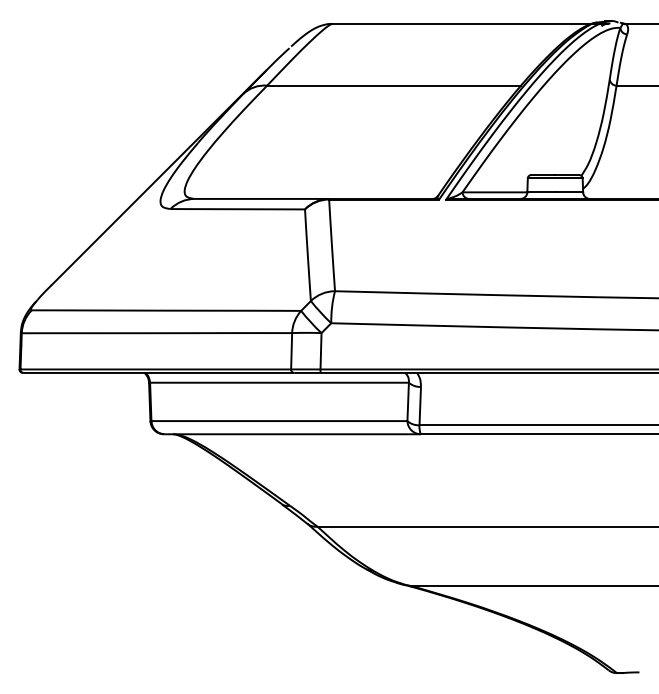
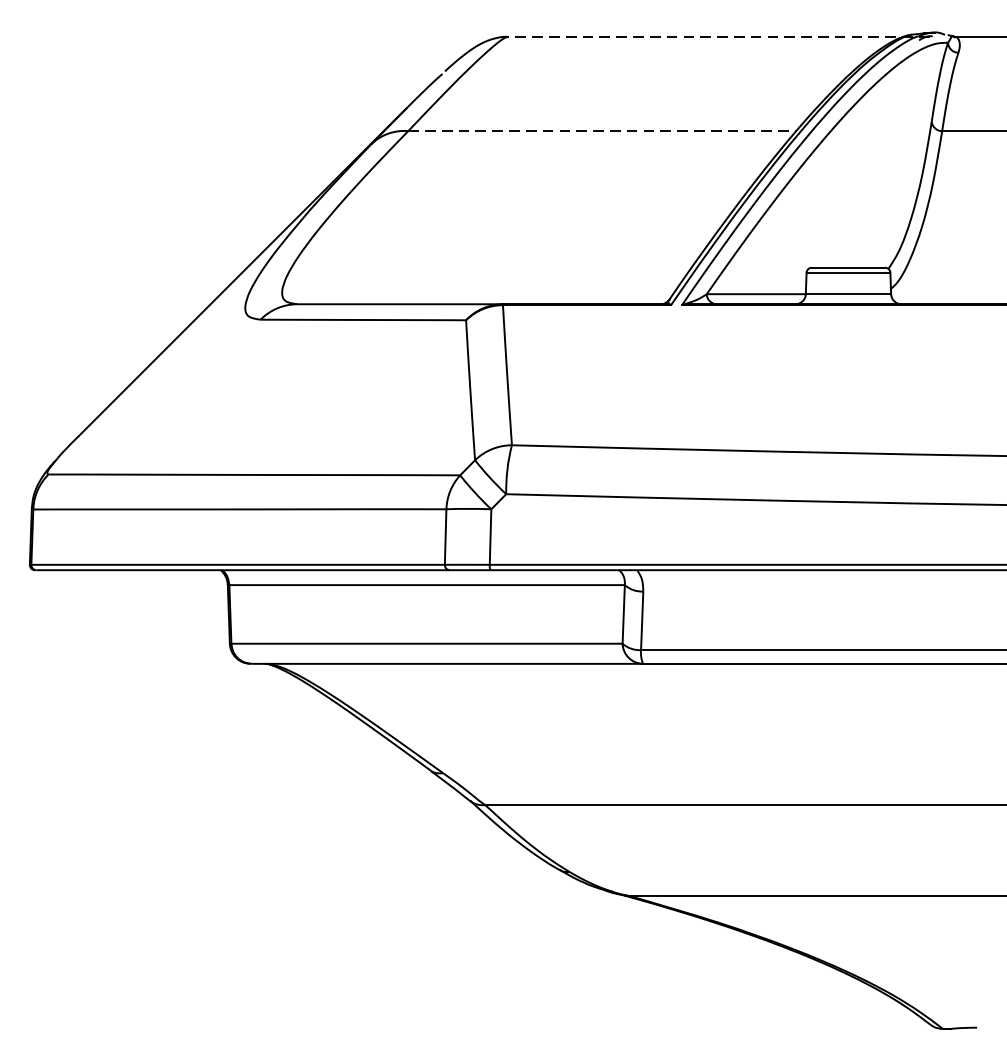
line: (470, 23) -> (718, 36), solid -> dashed
line: (394, 85) -> (602, 130), solid -> dashed

